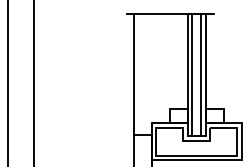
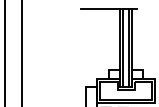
line: (133, 74) -> (85, 47), removed

